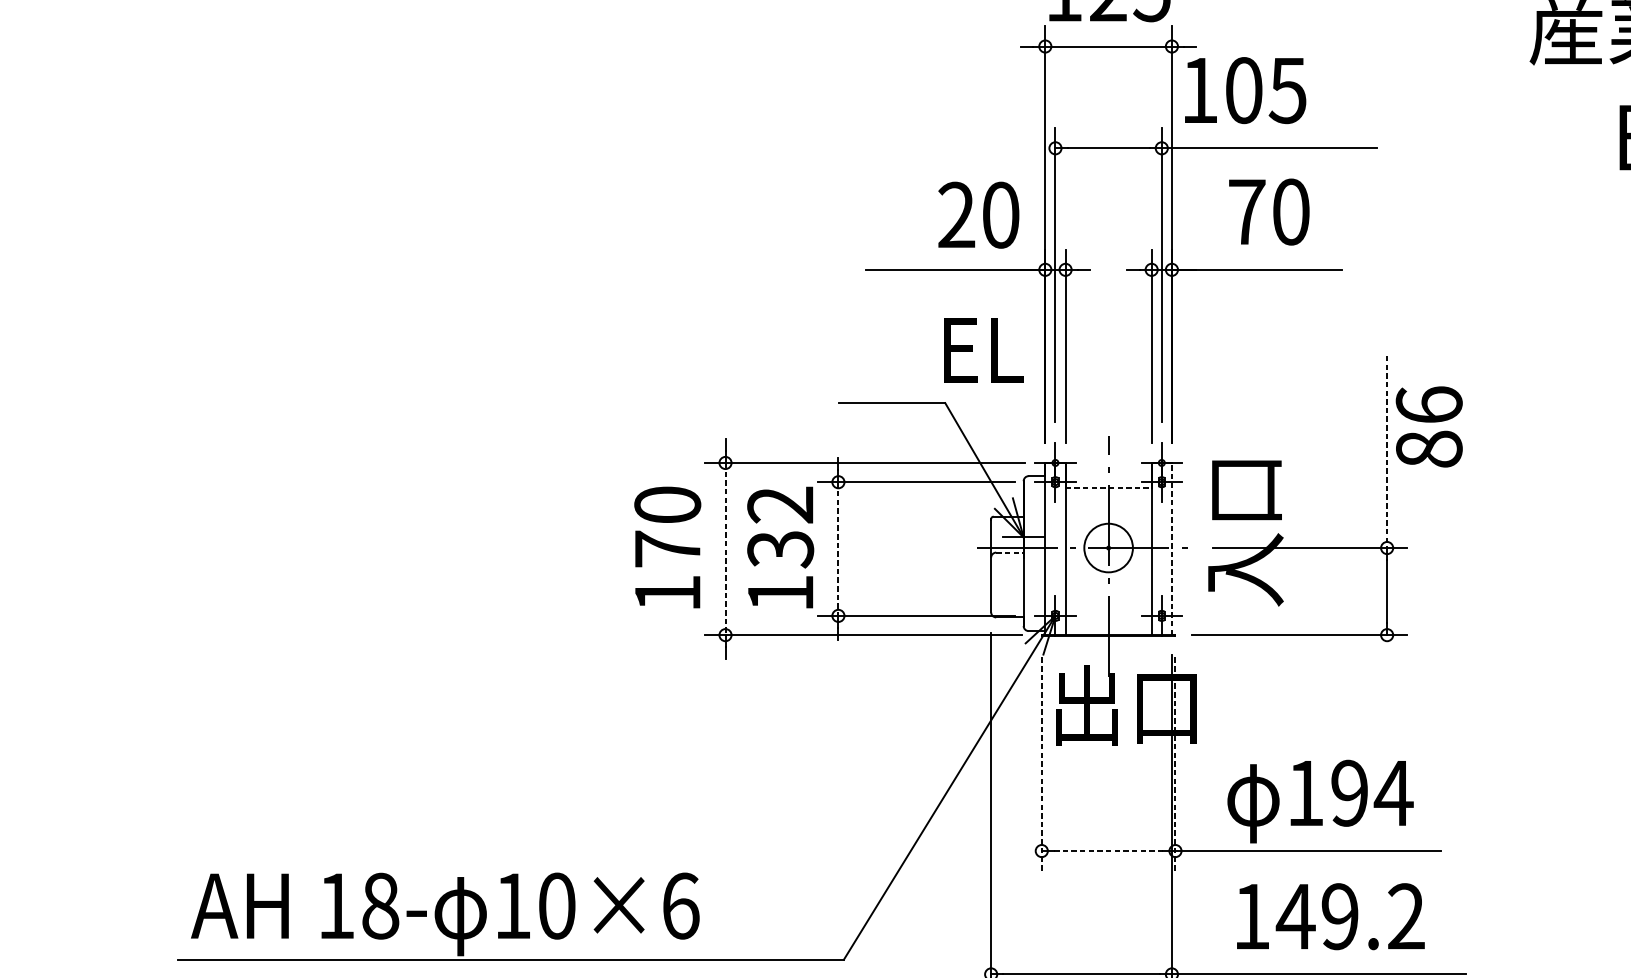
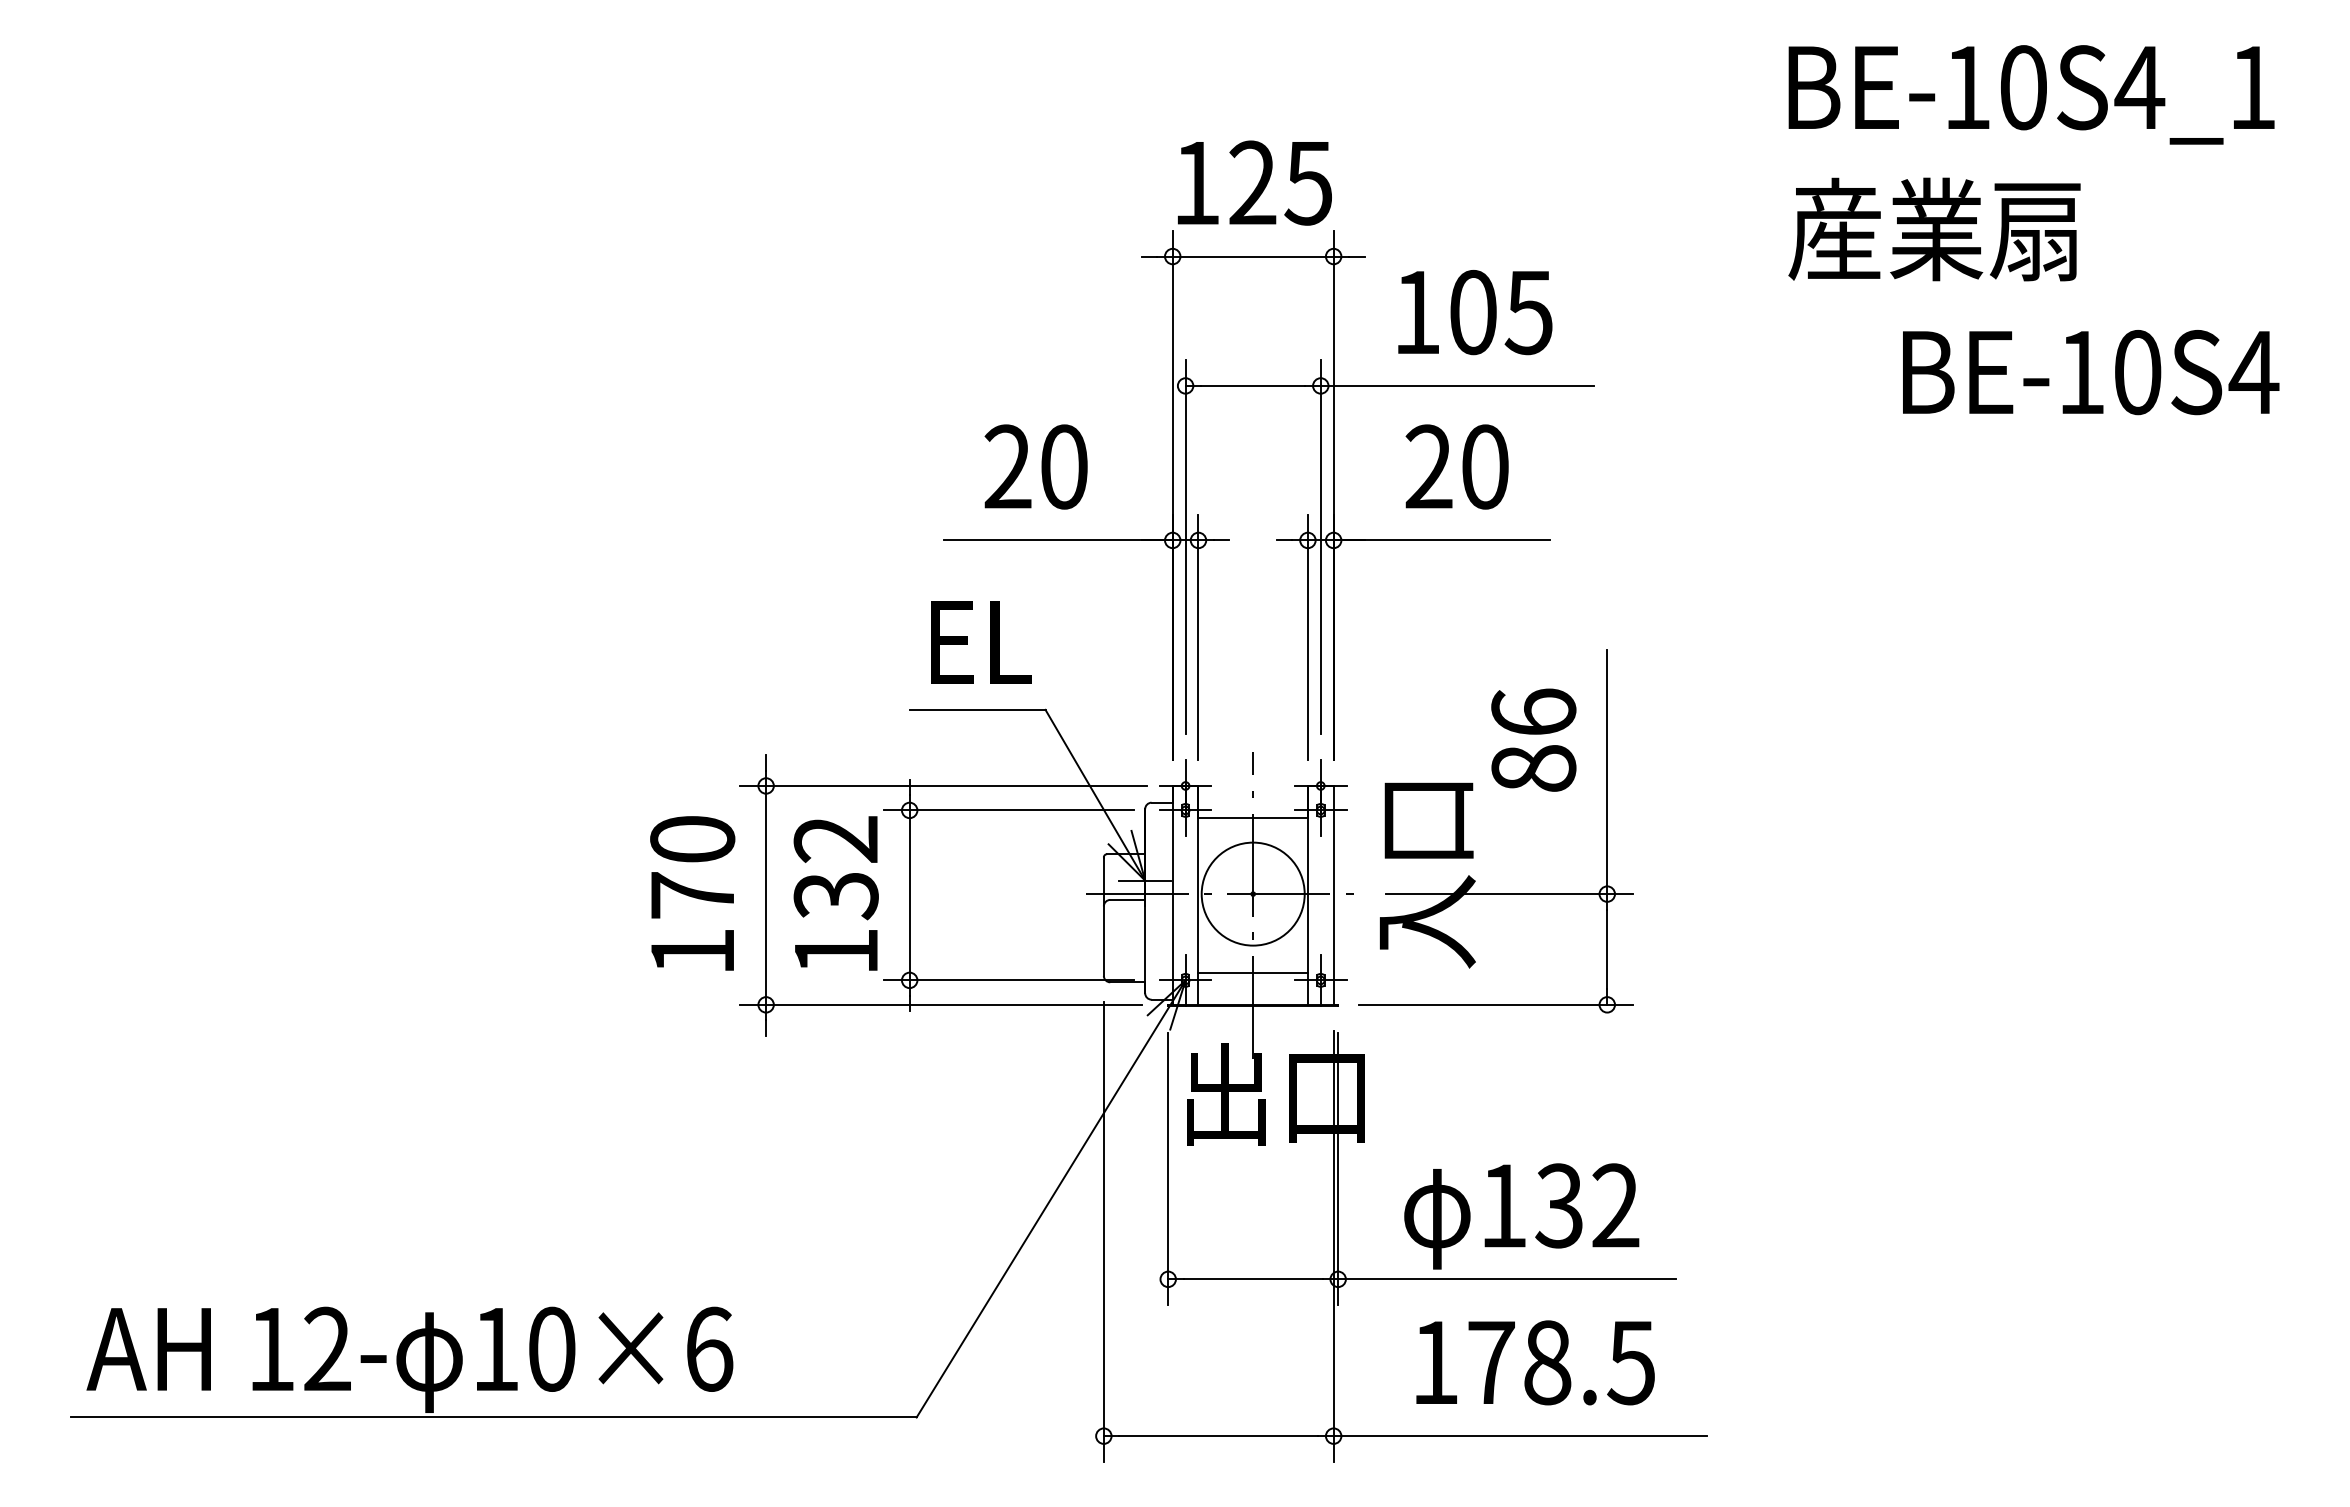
text: (1245, 90) -> (1475, 312), moved
text: (1246, 211) -> (1428, 466), 70 -> 20
text: (978, 214) -> (1035, 466), moved
text: (983, 350) -> (981, 642), moved
text: (1429, 426) -> (1533, 739), moved
line: (1387, 452) -> (1607, 772), dashed -> solid
line: (1108, 488) -> (1253, 818), dashed -> solid
circle: (1108, 547) -> (1252, 893), size x1.67
line: (1171, 548) -> (1333, 894), dashed -> solid
line: (725, 549) -> (766, 895), dashed -> solid
line: (838, 549) -> (909, 895), dashed -> solid
line: (1010, 552) -> (1128, 899), dashed -> solid
line: (1108, 609) -> (1252, 972), added
line: (1042, 764) -> (1168, 1169), dashed -> solid
line: (1175, 764) -> (1338, 1169), dashed -> solid
text: (1372, 792) -> (1588, 1205), 194 -> 132
line: (1108, 851) -> (1253, 1279), dashed -> solid
text: (380, 905) -> (327, 1348), 18- -> 12-
text: (1350, 916) -> (1560, 1362), 149.2 -> 178.5

